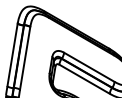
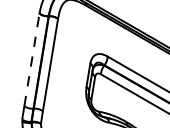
line: (12, 54) -> (31, 59), solid -> dashed

